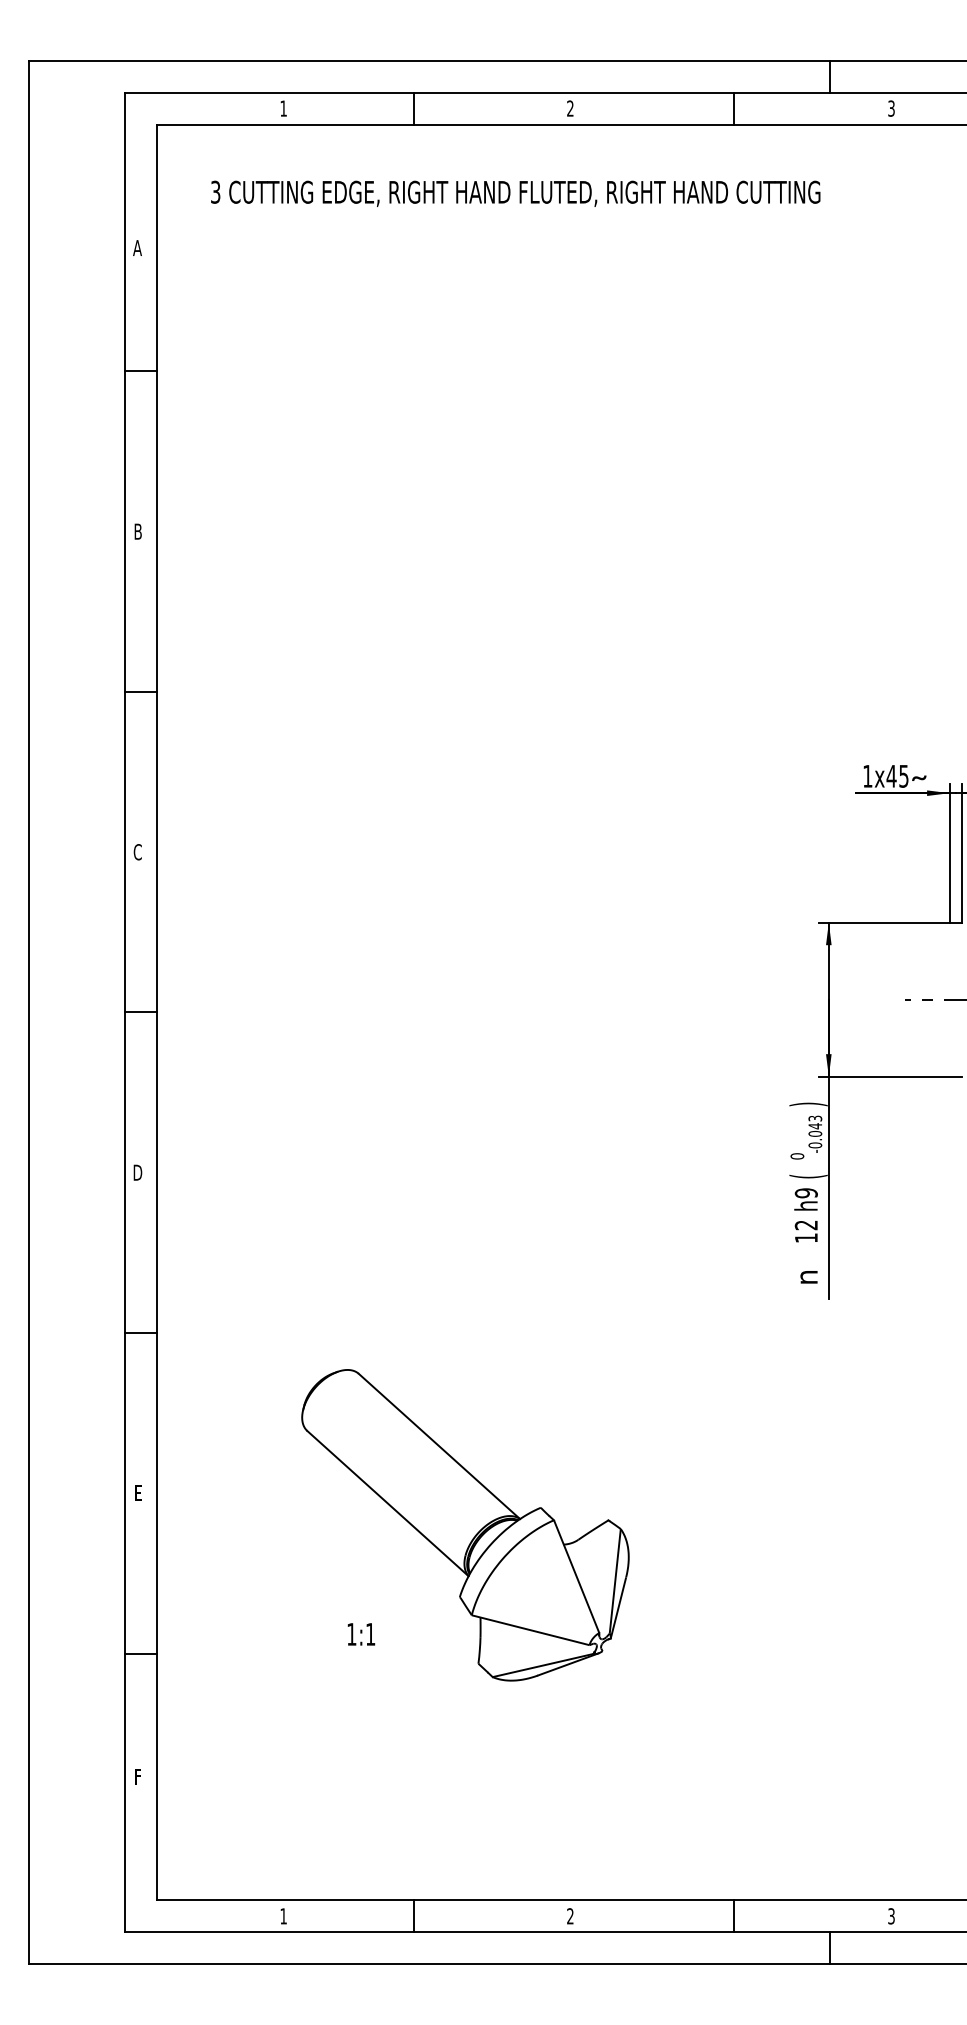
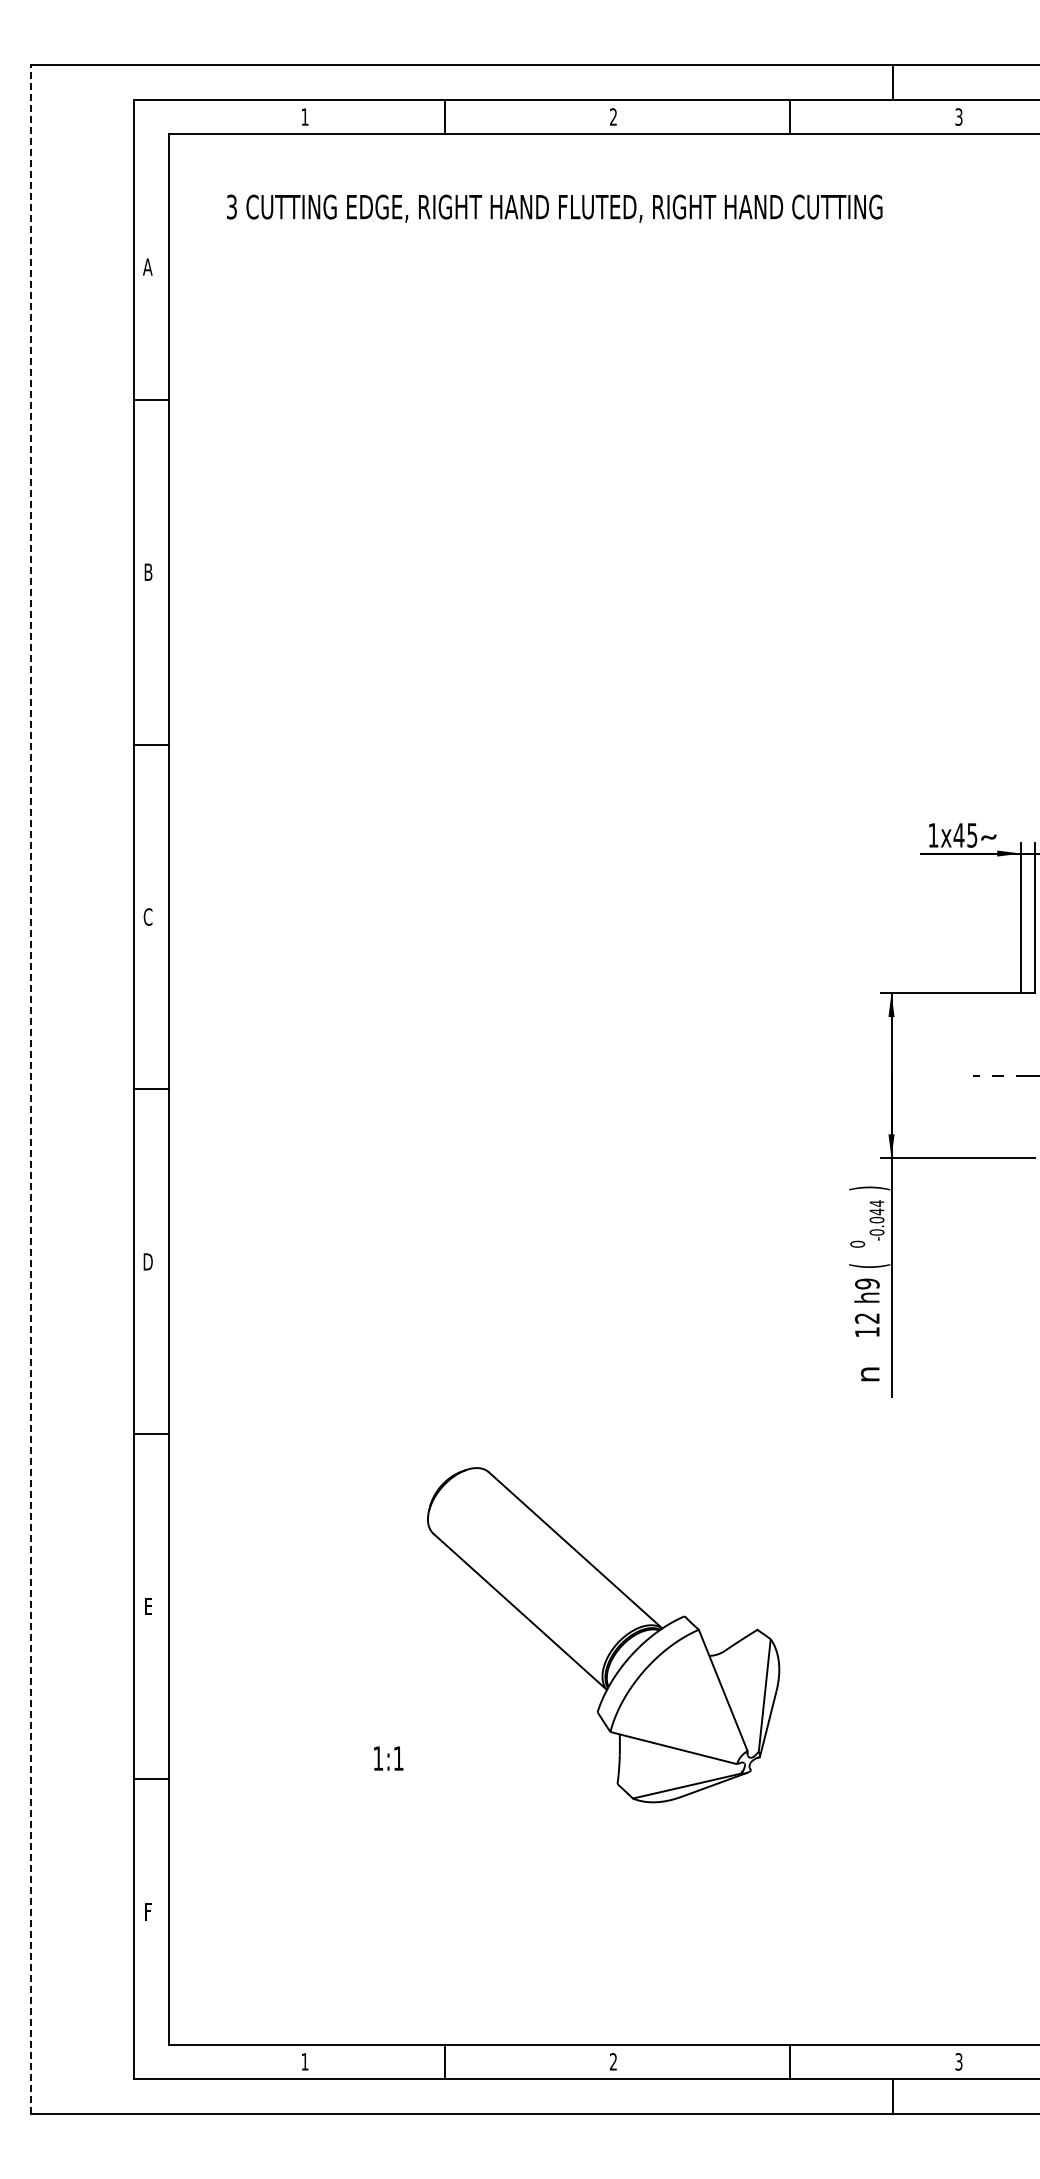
line: (29, 1012) -> (31, 1089), solid -> dashed
text: (814, 1118) -> (876, 1203), -0.043 -> -0.044
part: (465, 1525) -> (603, 1635), moved

